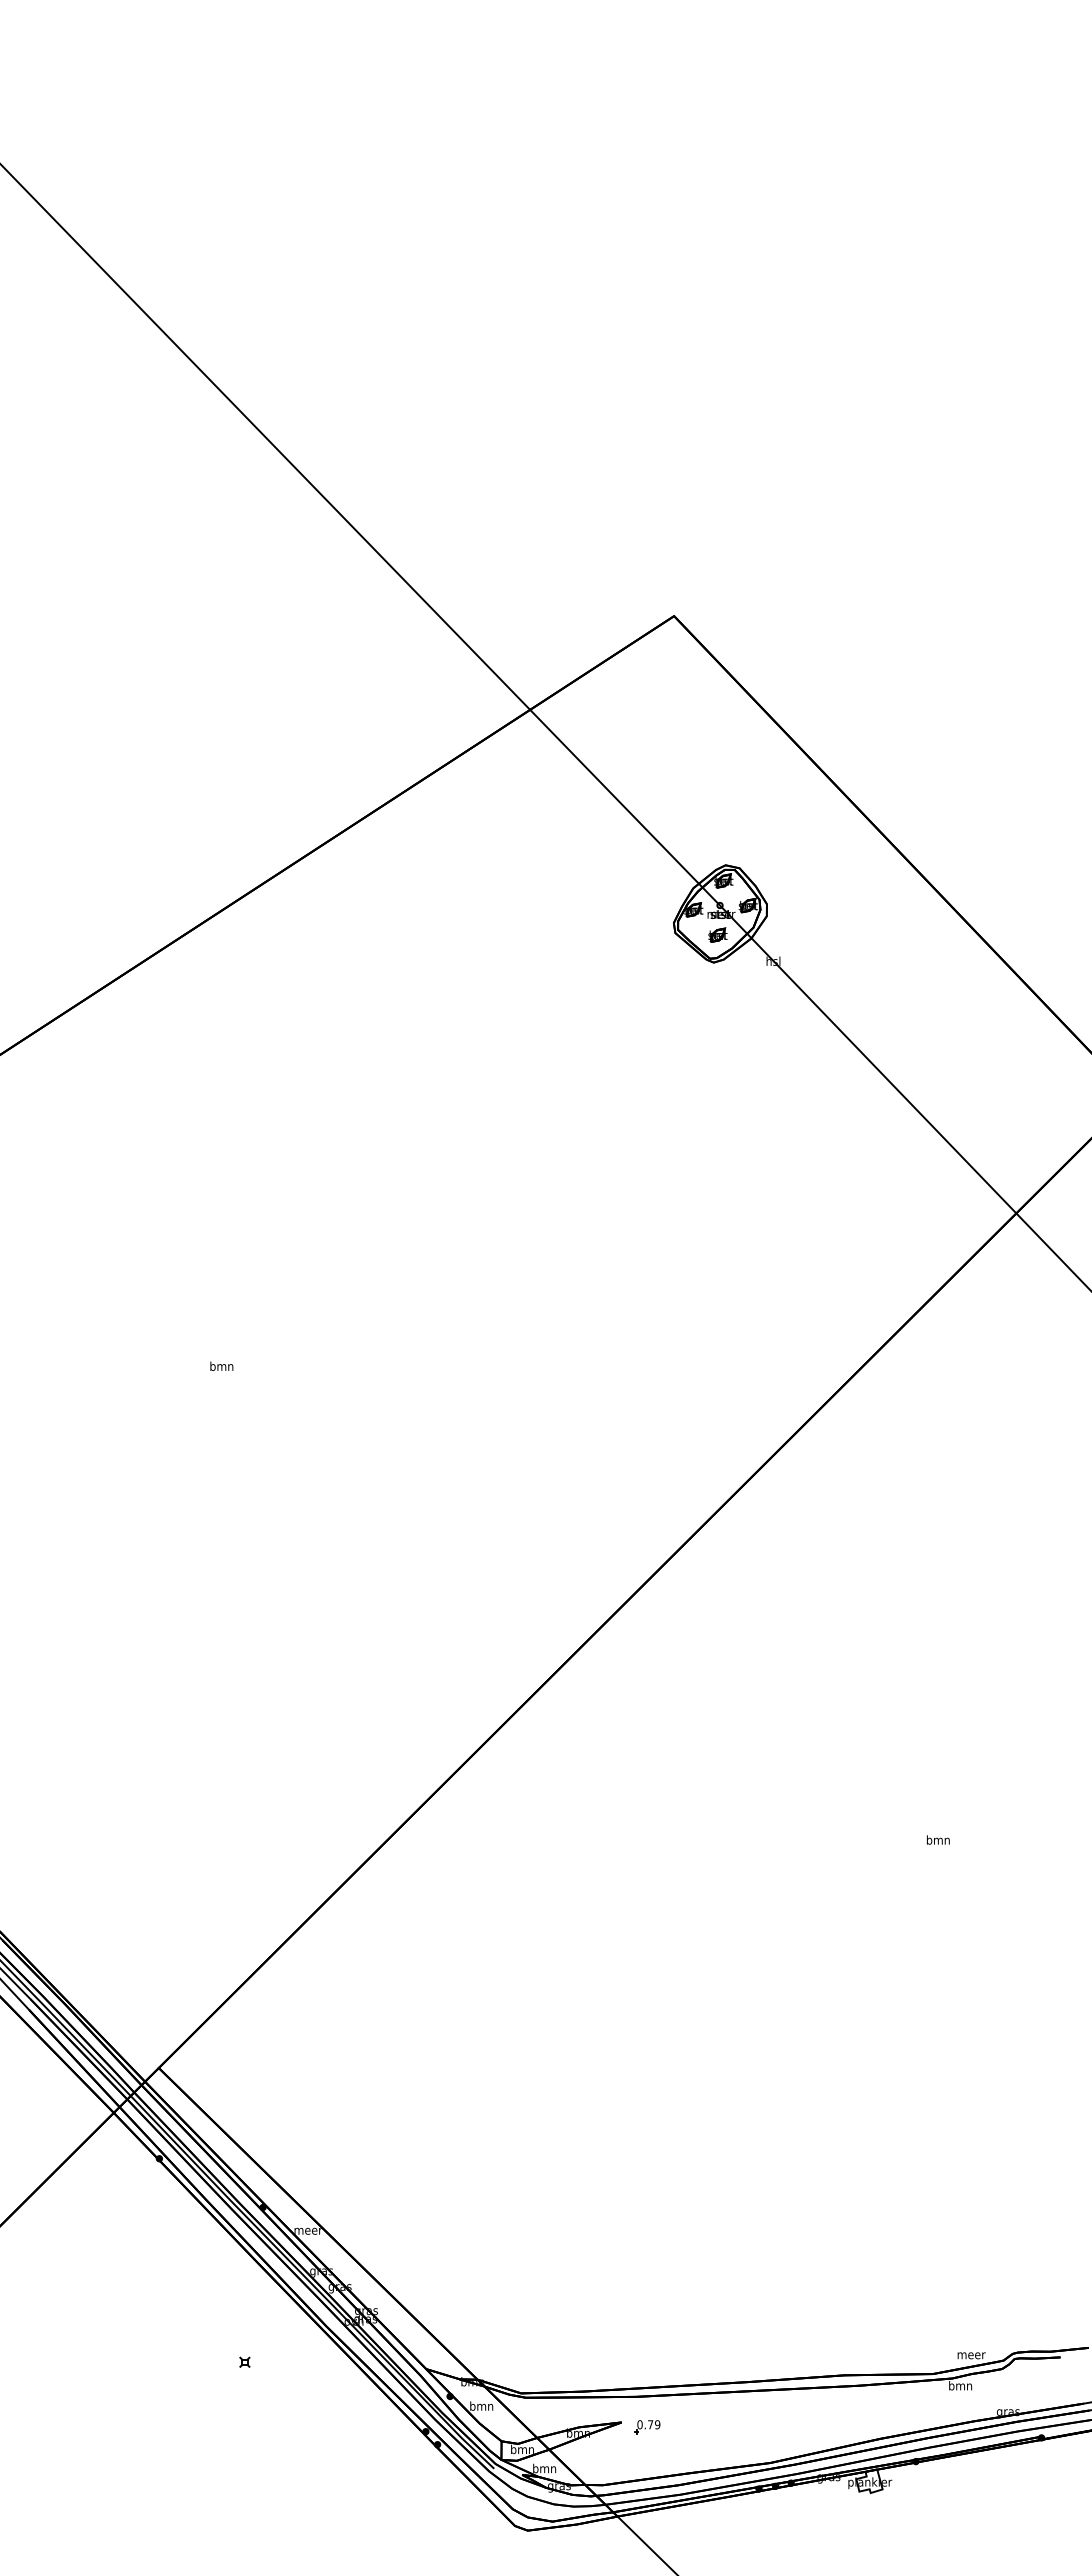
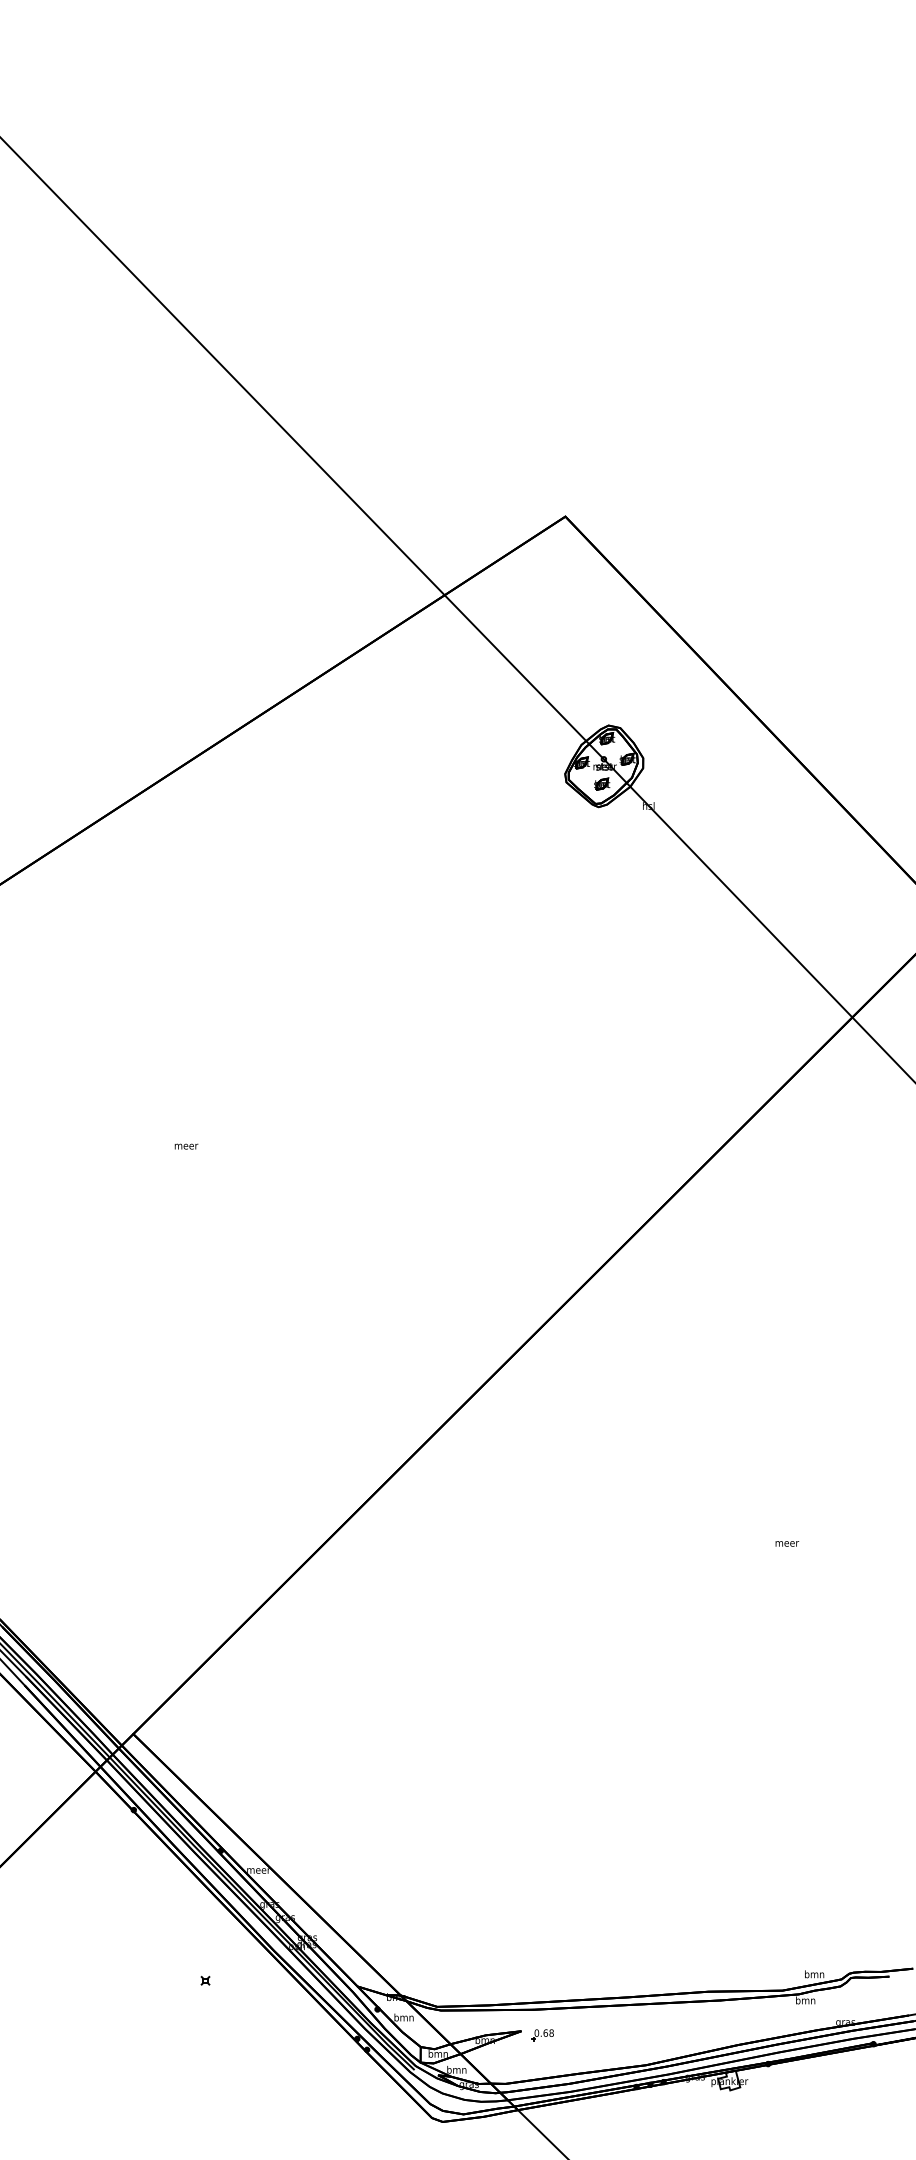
text: (222, 1365) -> (186, 1144), bmn -> meer
text: (938, 1839) -> (787, 1542), bmn -> meer
text: (971, 2354) -> (814, 1974), meer -> bmn
text: (654, 2424) -> (548, 2032), 0.79 -> 0.68

